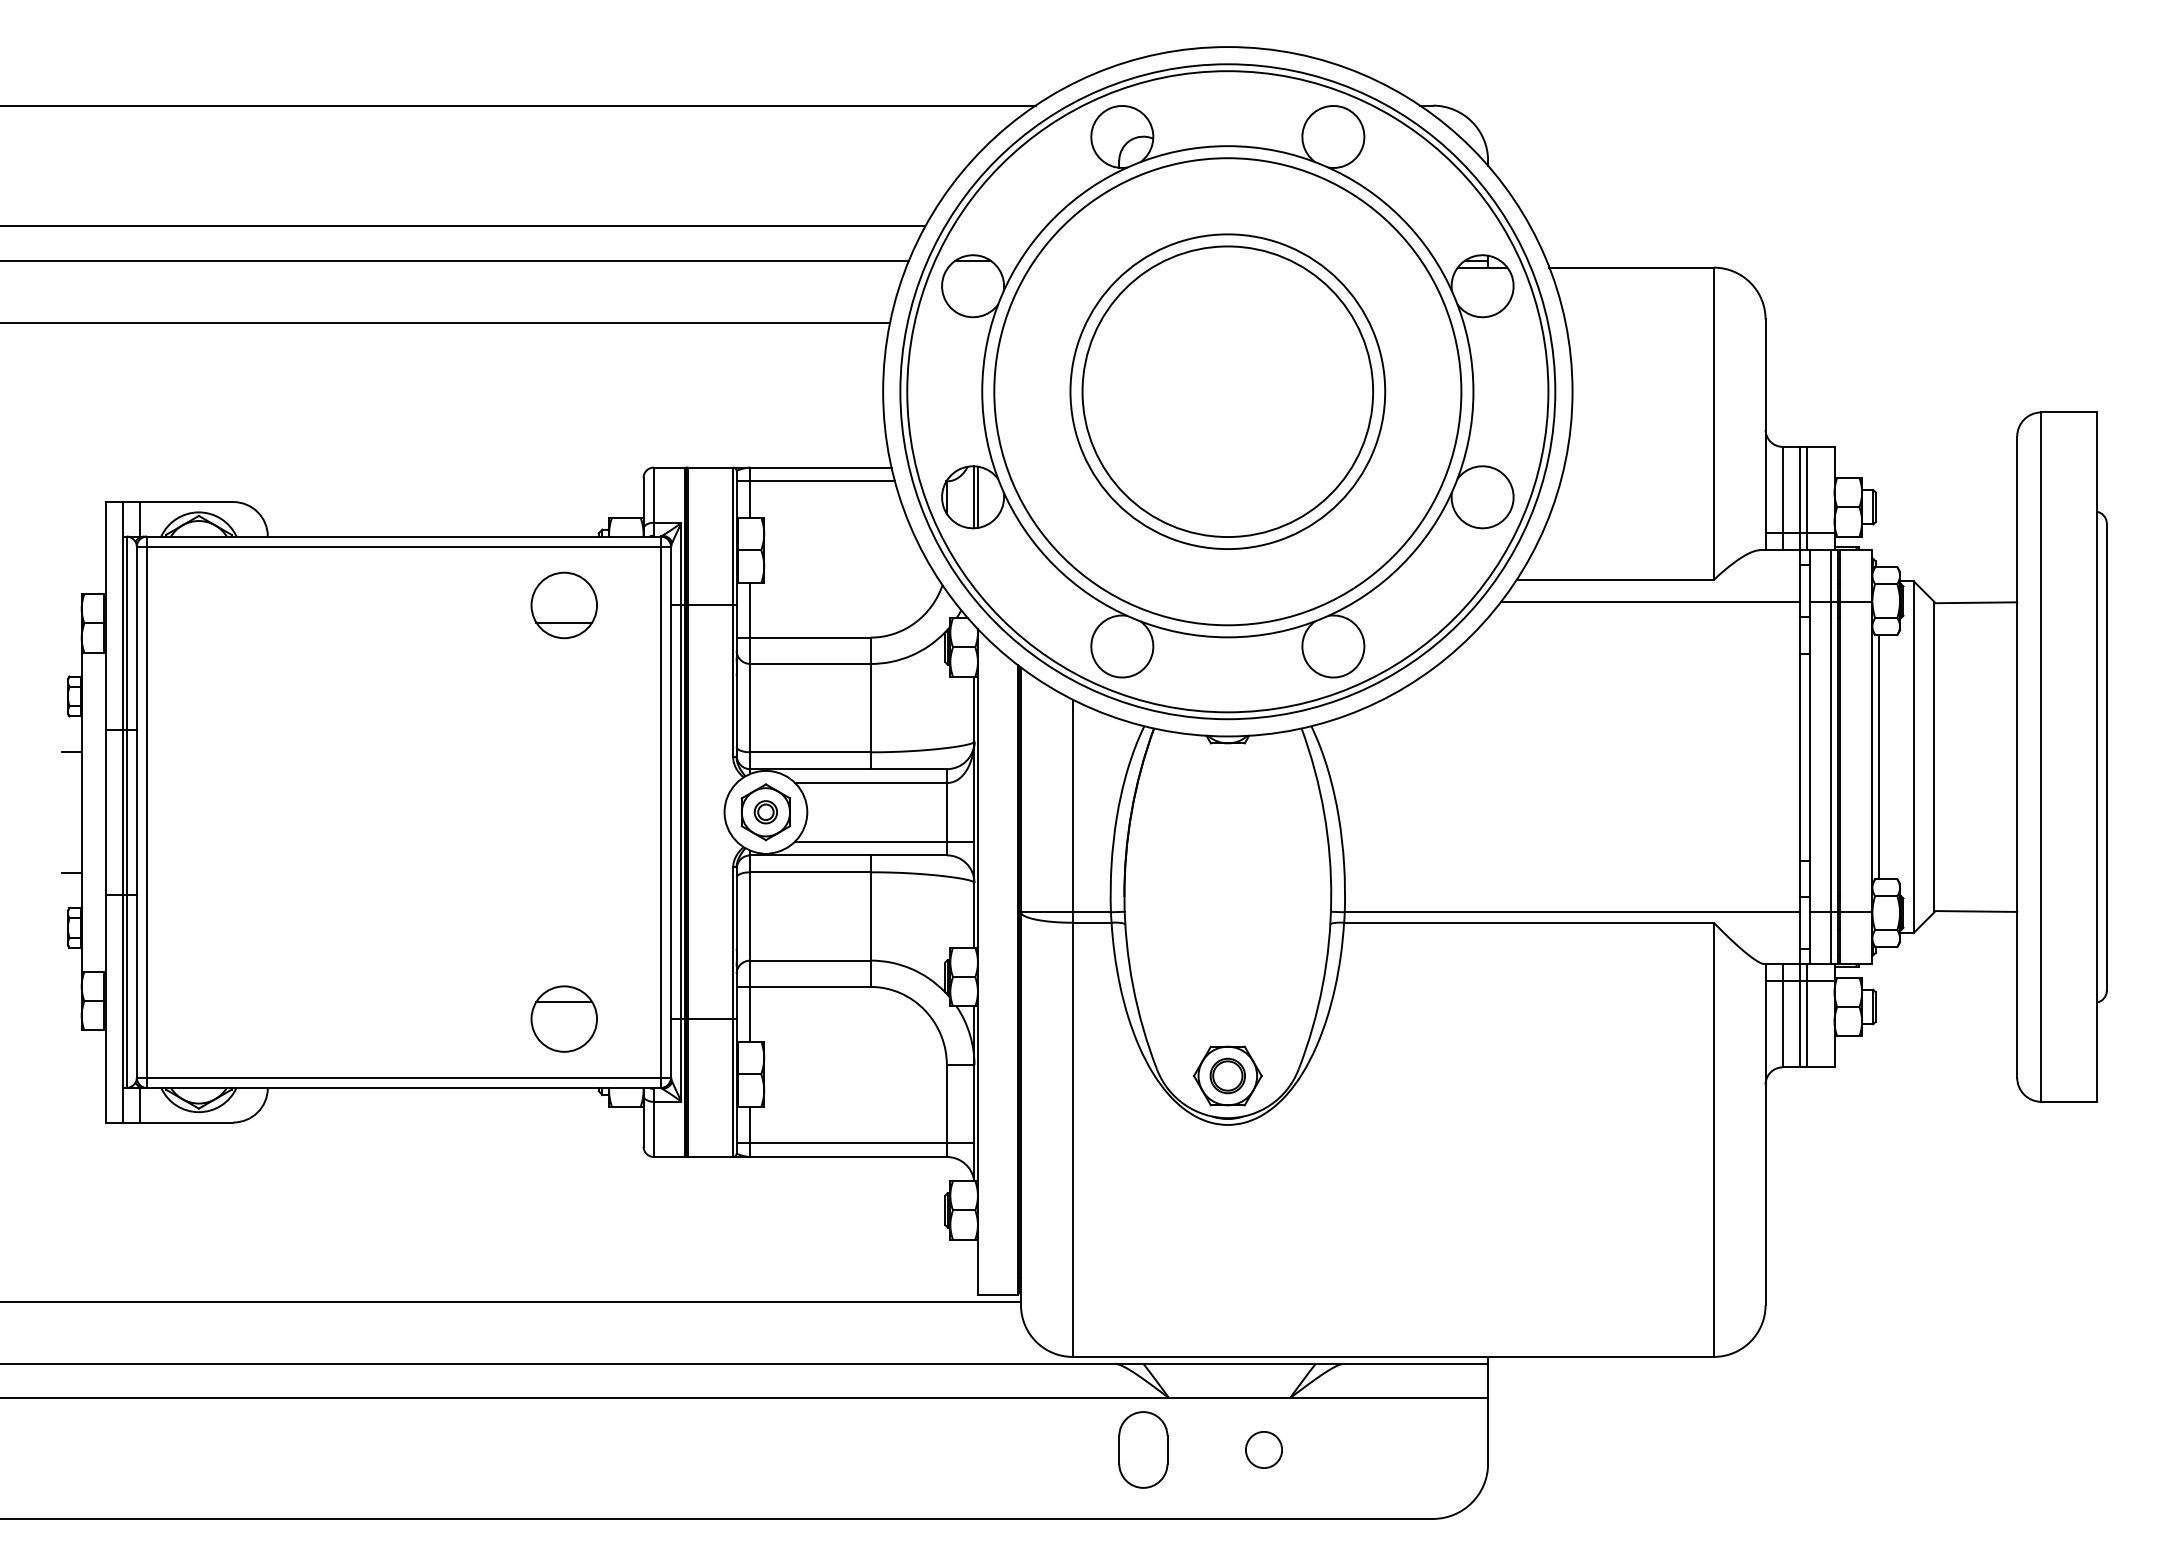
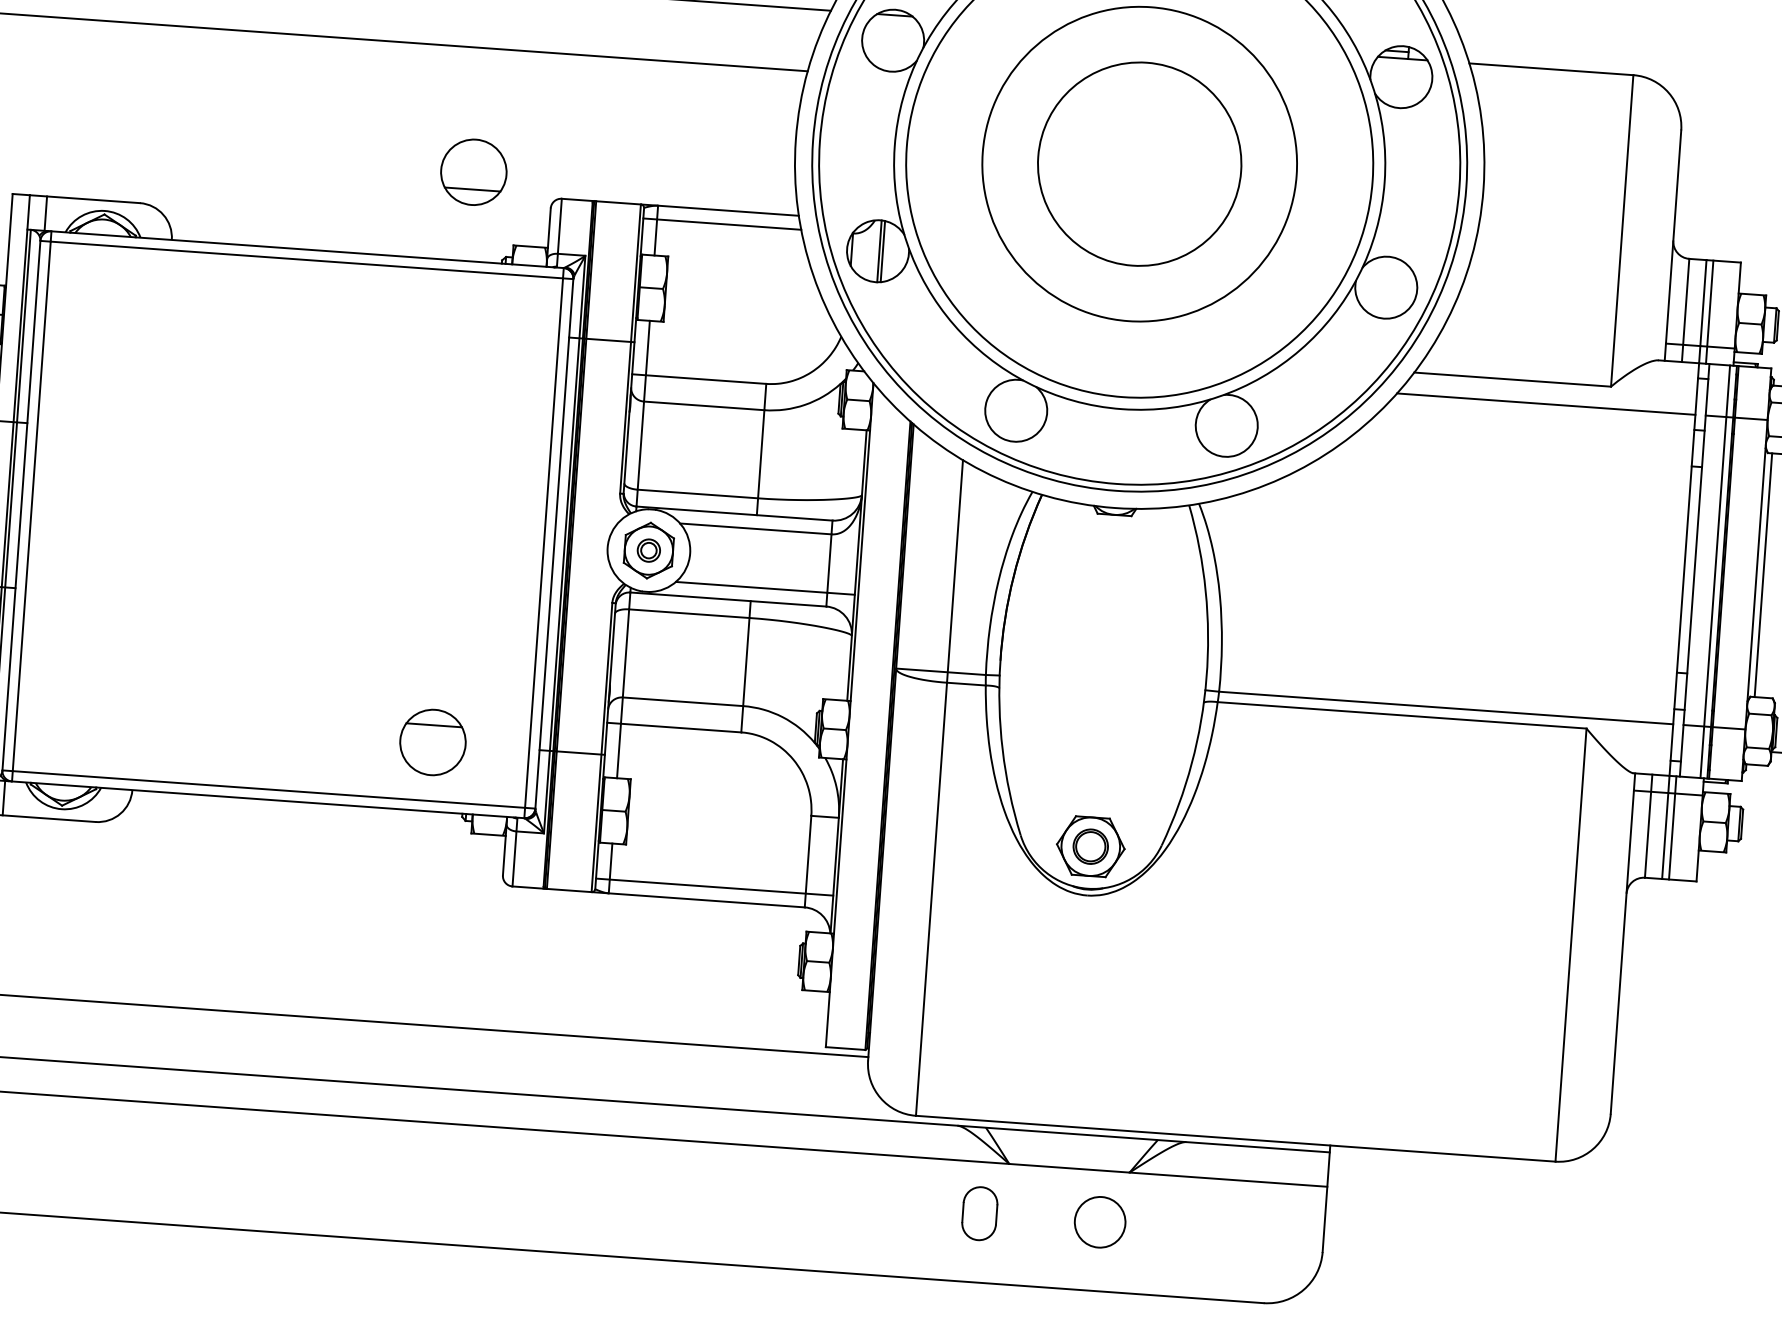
circle: (1227, 391) -> (1139, 163), size x0.7
part: (563, 605) -> (473, 172), moved
part: (1143, 1449) -> (979, 1213), size x0.7
circle: (1263, 1449) -> (1099, 1221), size x1.4

